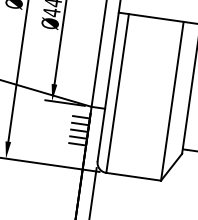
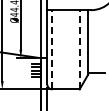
line: (118, 92) -> (52, 49), solid -> dashed
line: (172, 100) -> (79, 49), solid -> dashed

